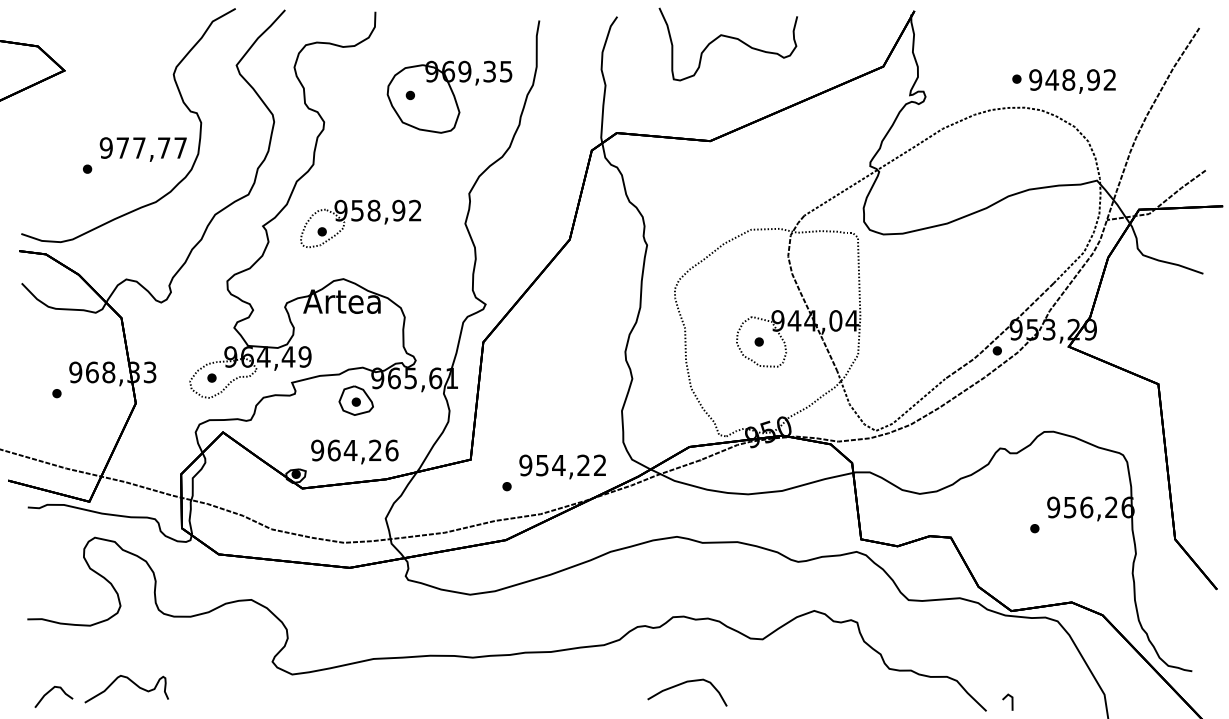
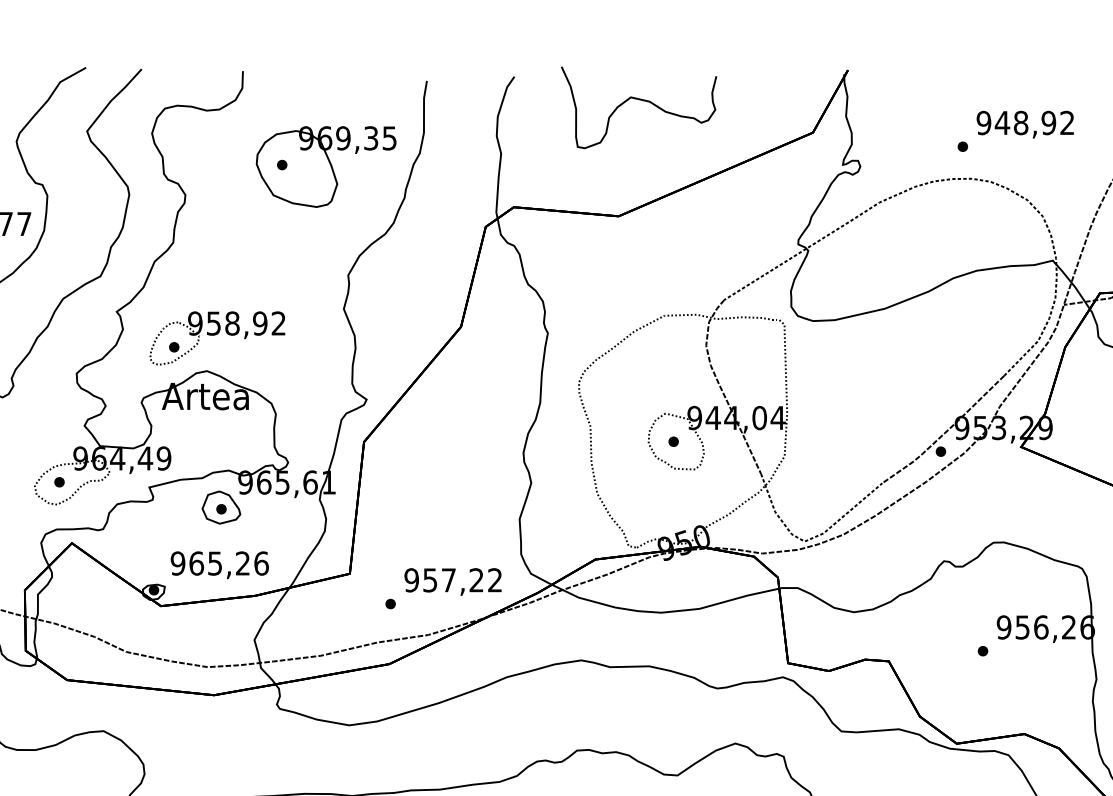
text: (1072, 81) -> (1025, 124), moved
part: (360, 223) -> (217, 337), moved
text: (350, 450) -> (214, 563), 964,26 -> 965,26
text: (558, 465) -> (448, 580), 954,22 -> 957,22

